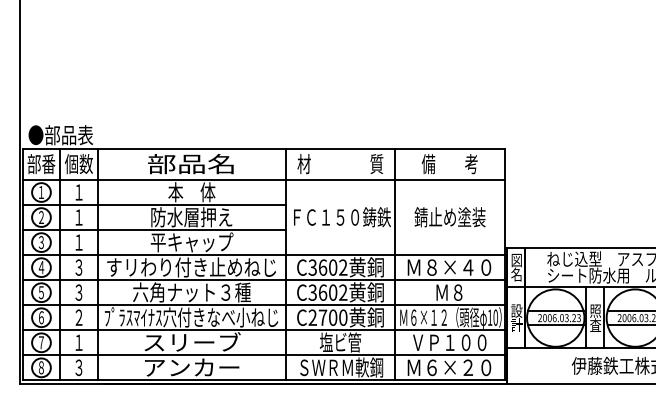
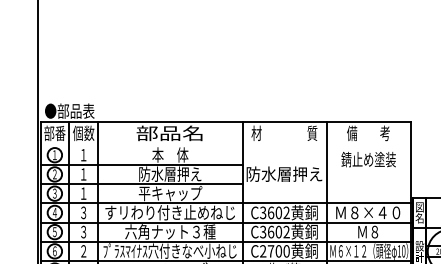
line: (263, 180) -> (225, 145), removed
text: (340, 217) -> (284, 174), ＦＣ１５０鋳鉄 -> 防水層押え
text: (449, 217) -> (368, 159), moved

